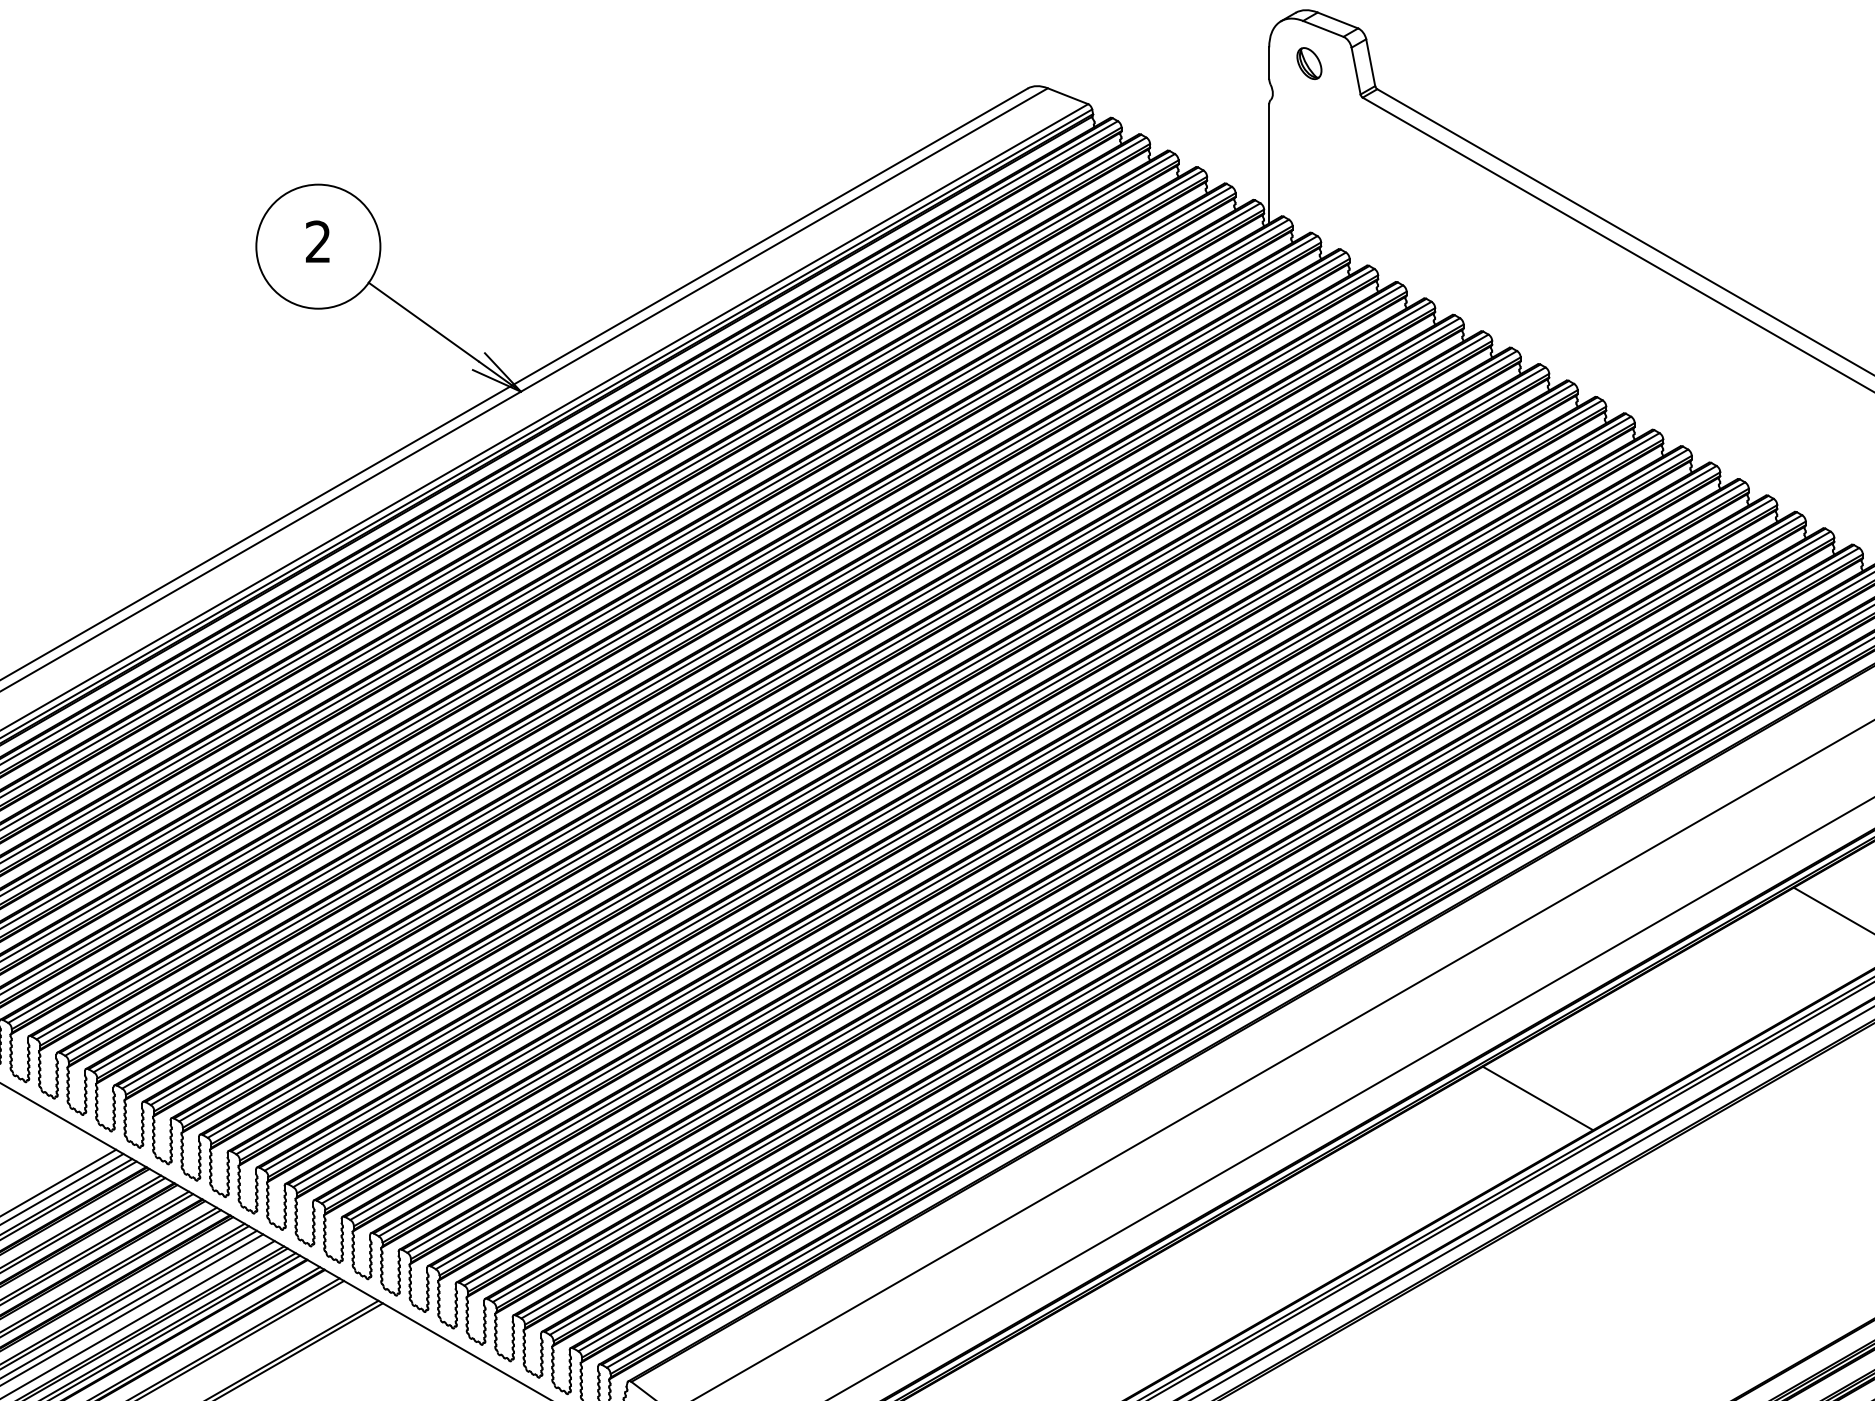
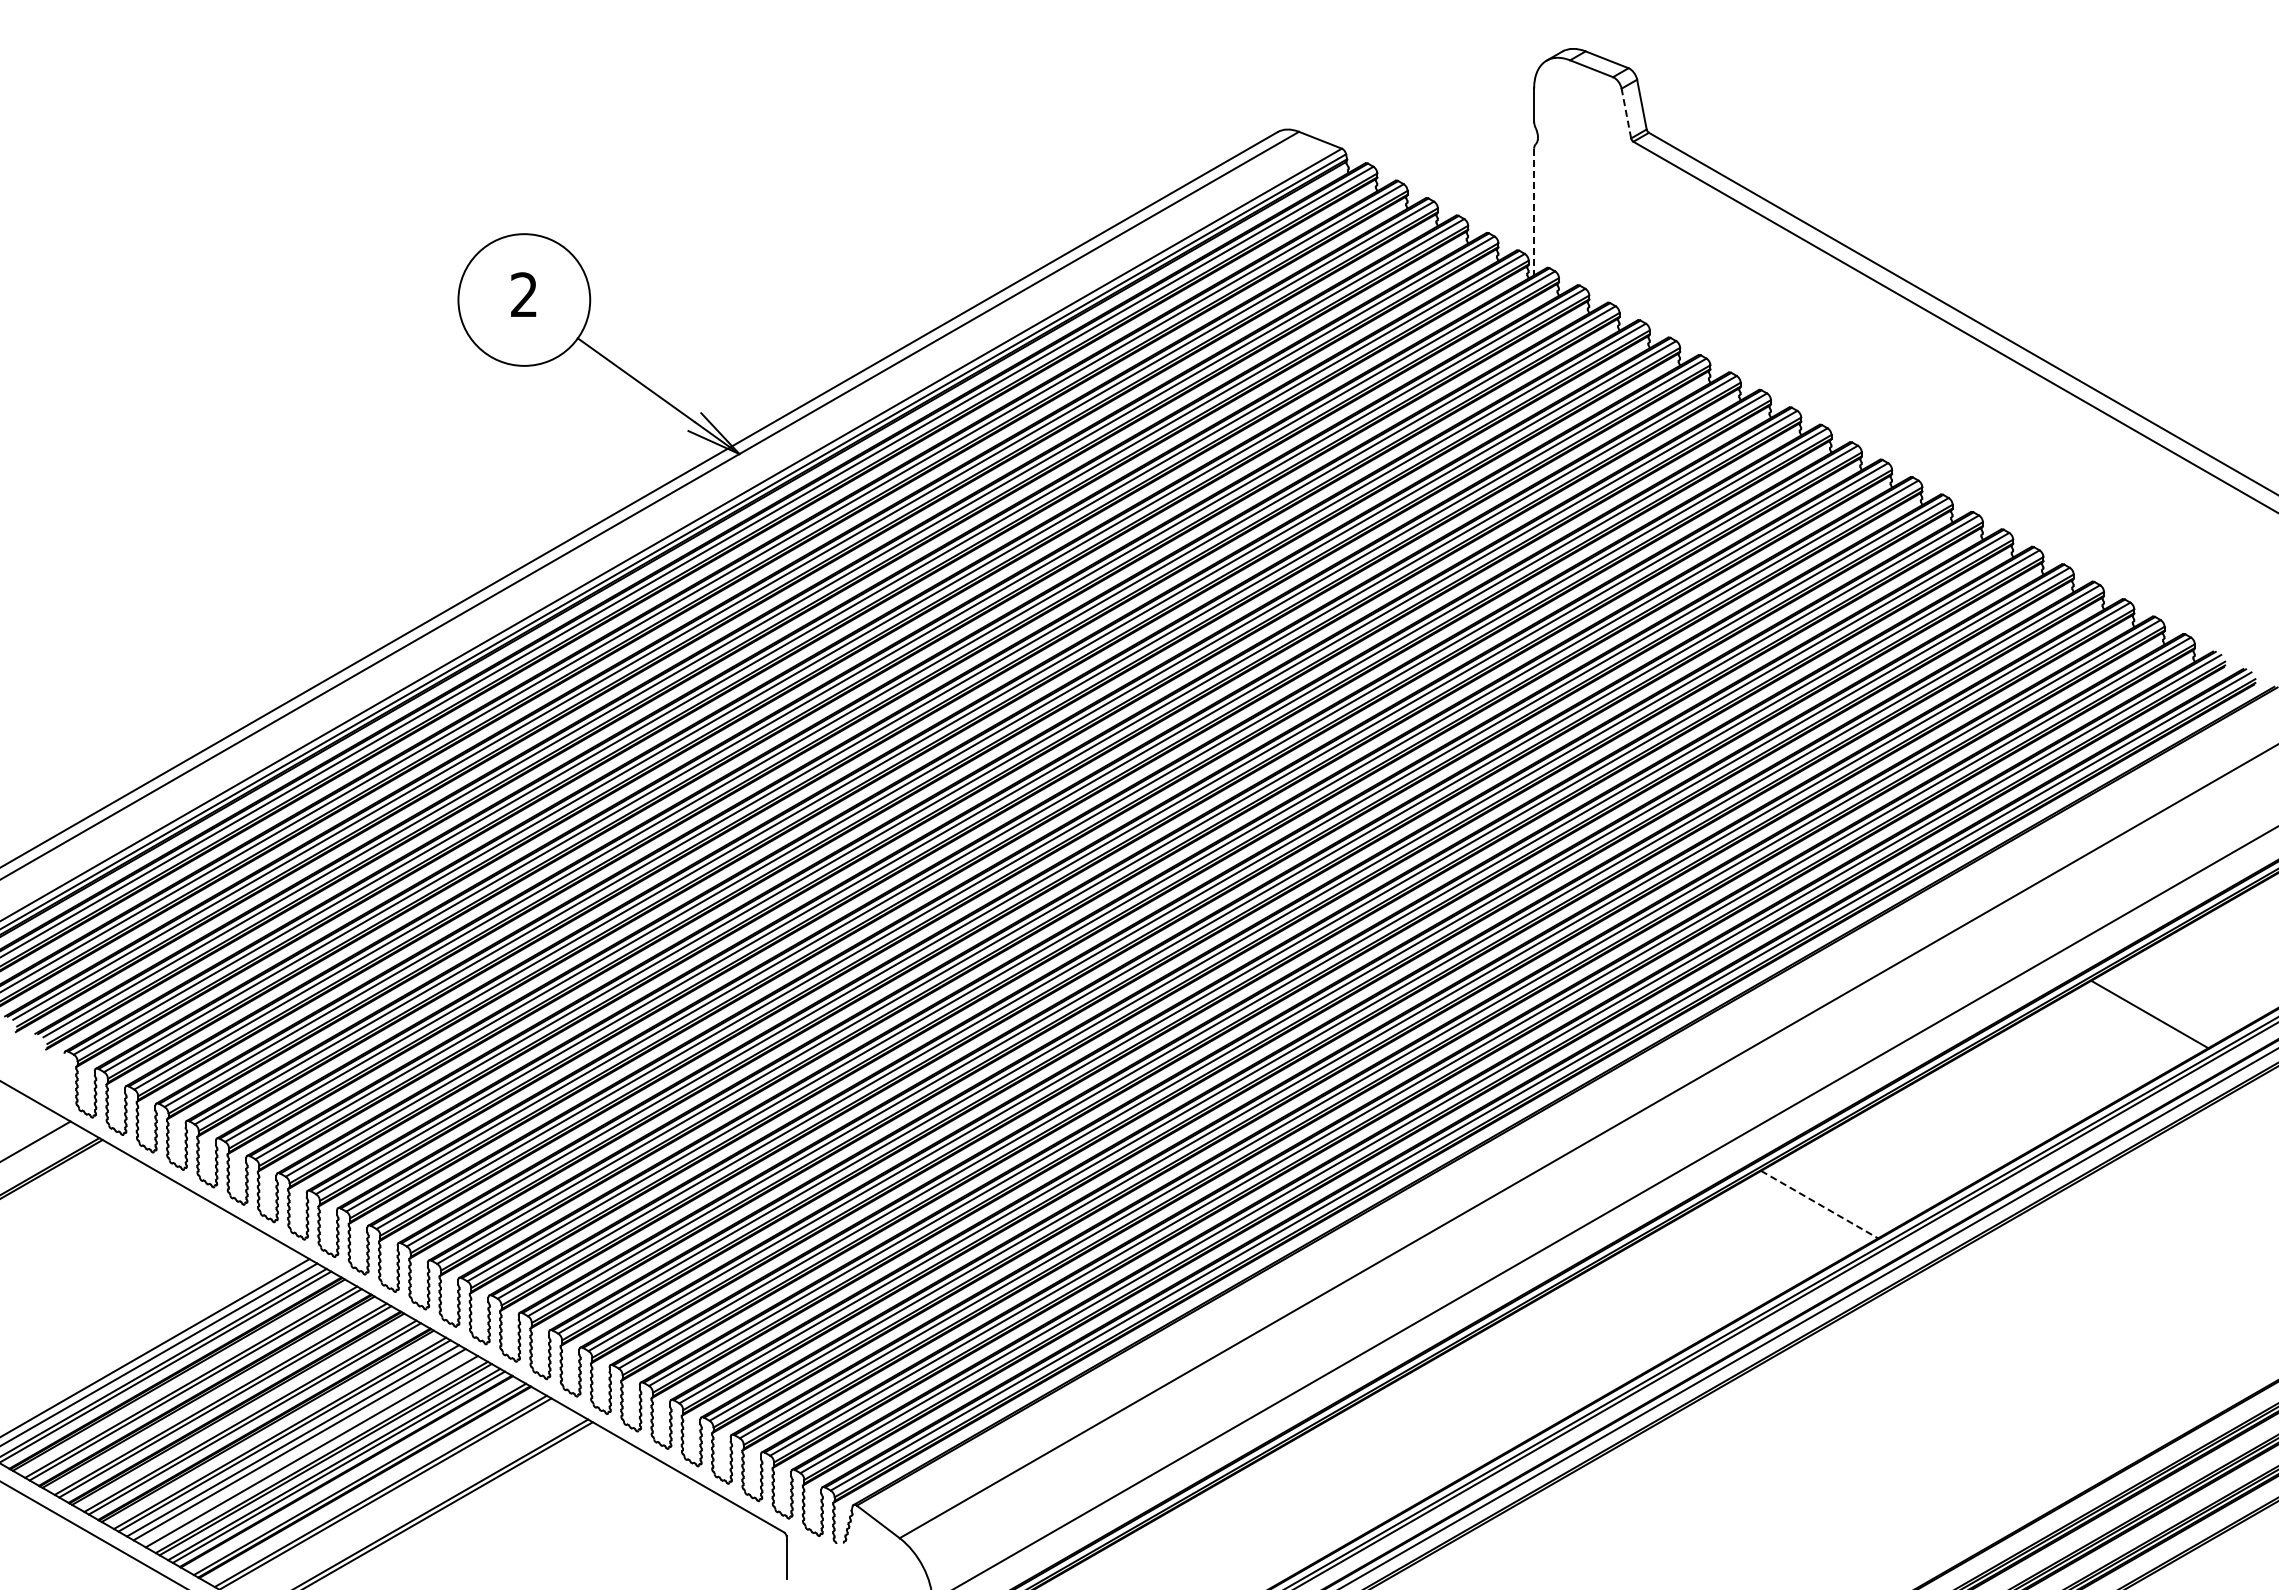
part: (1309, 63) -> (1576, 105), removed
line: (1356, 71) -> (1626, 113), solid -> dashed
line: (1269, 164) -> (1534, 212), solid -> dashed
line: (1537, 1098) -> (1819, 1204), solid -> dashed

